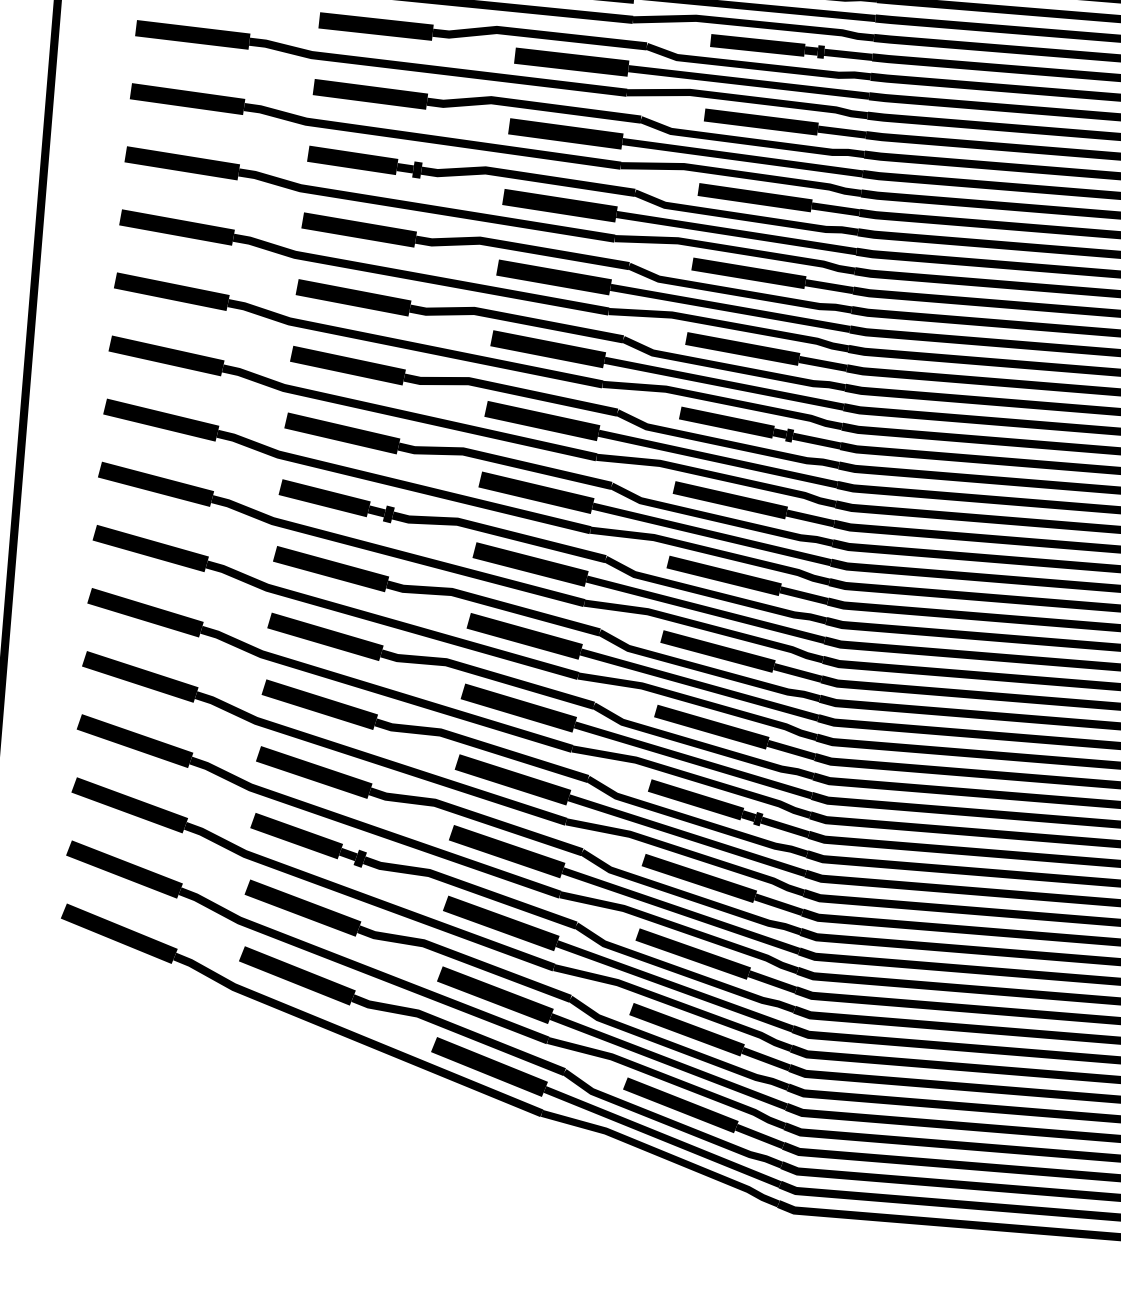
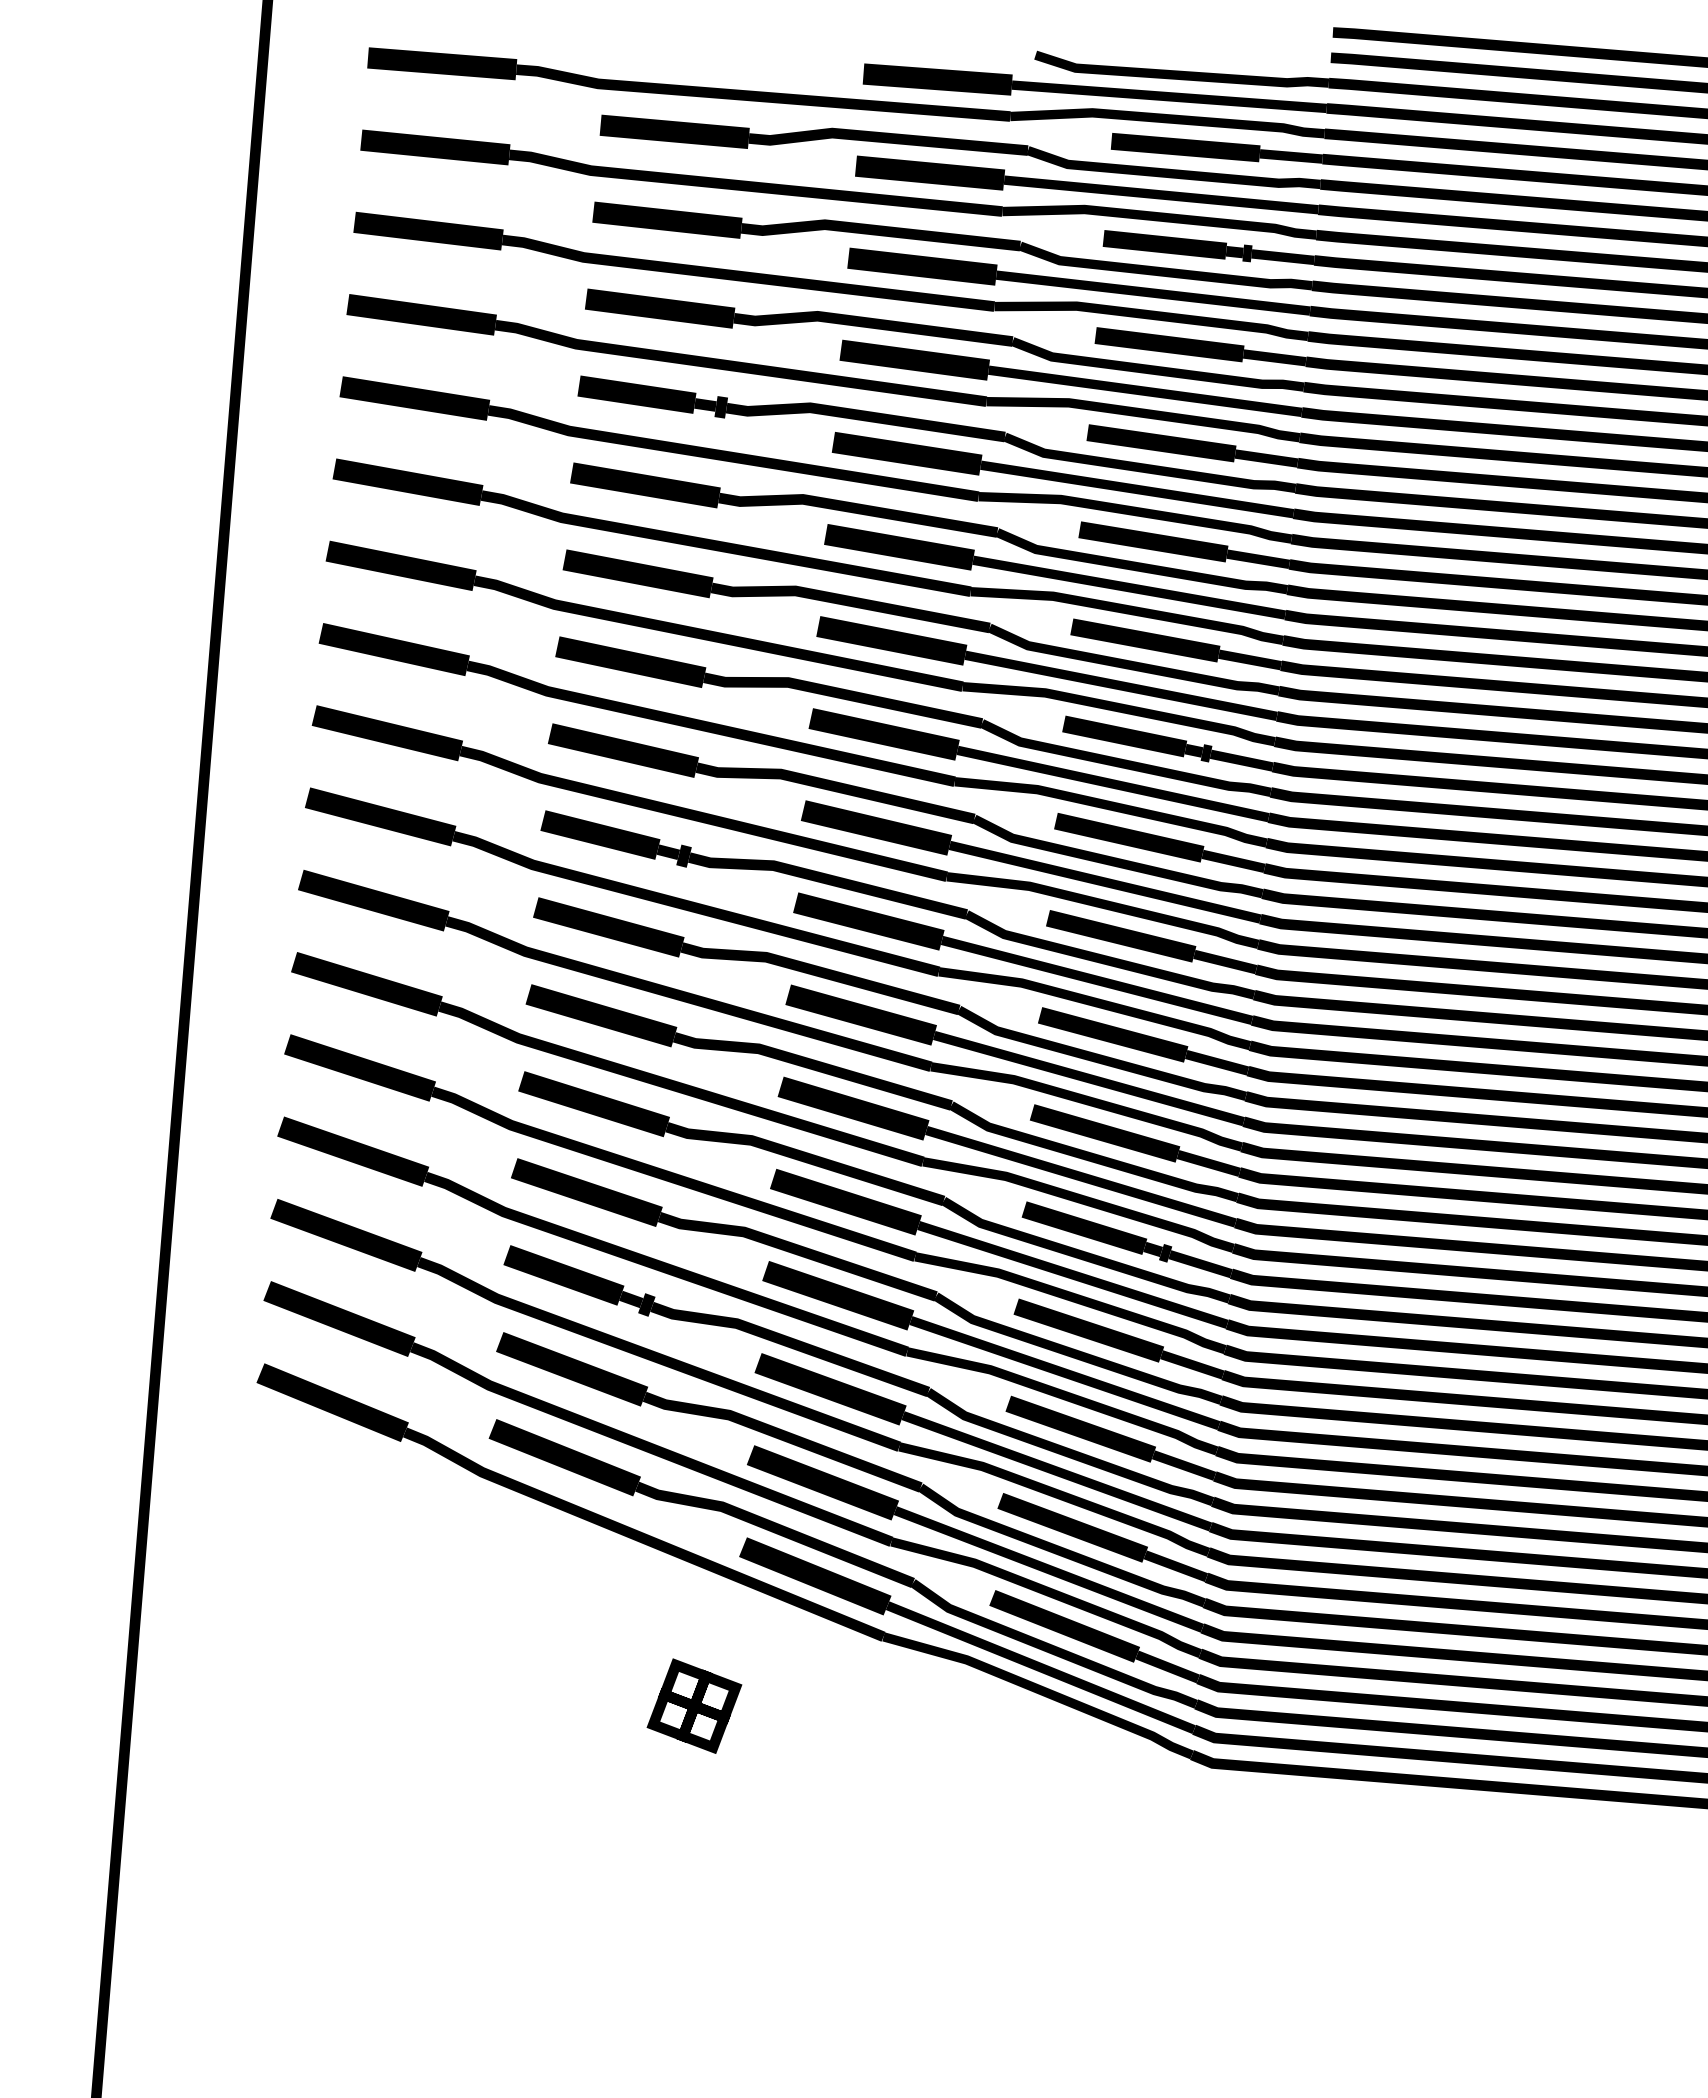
part: (396, 1166) -> (694, 1705), added

